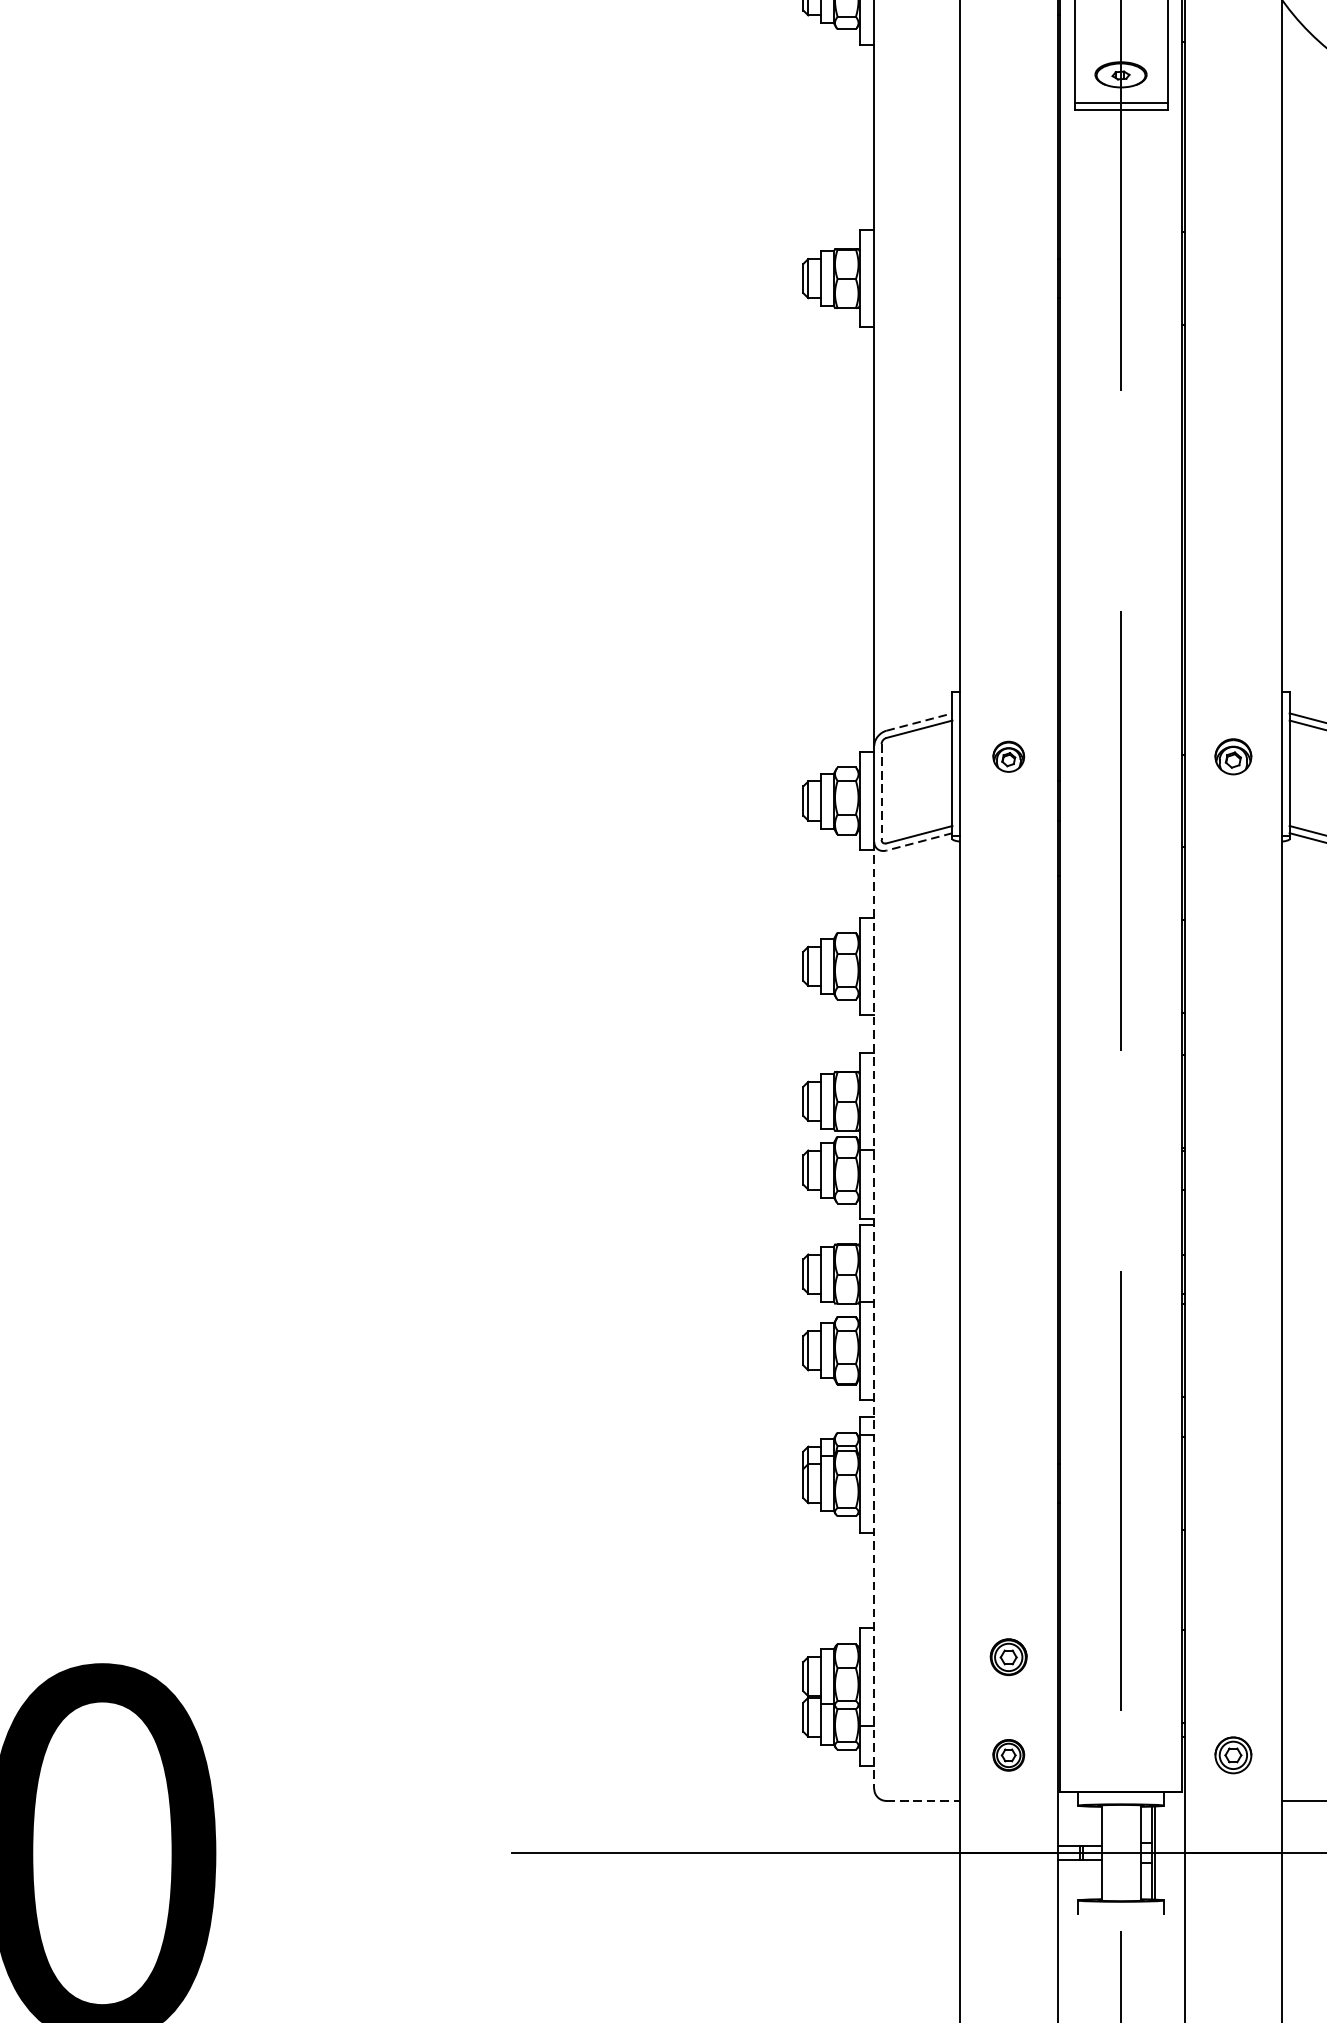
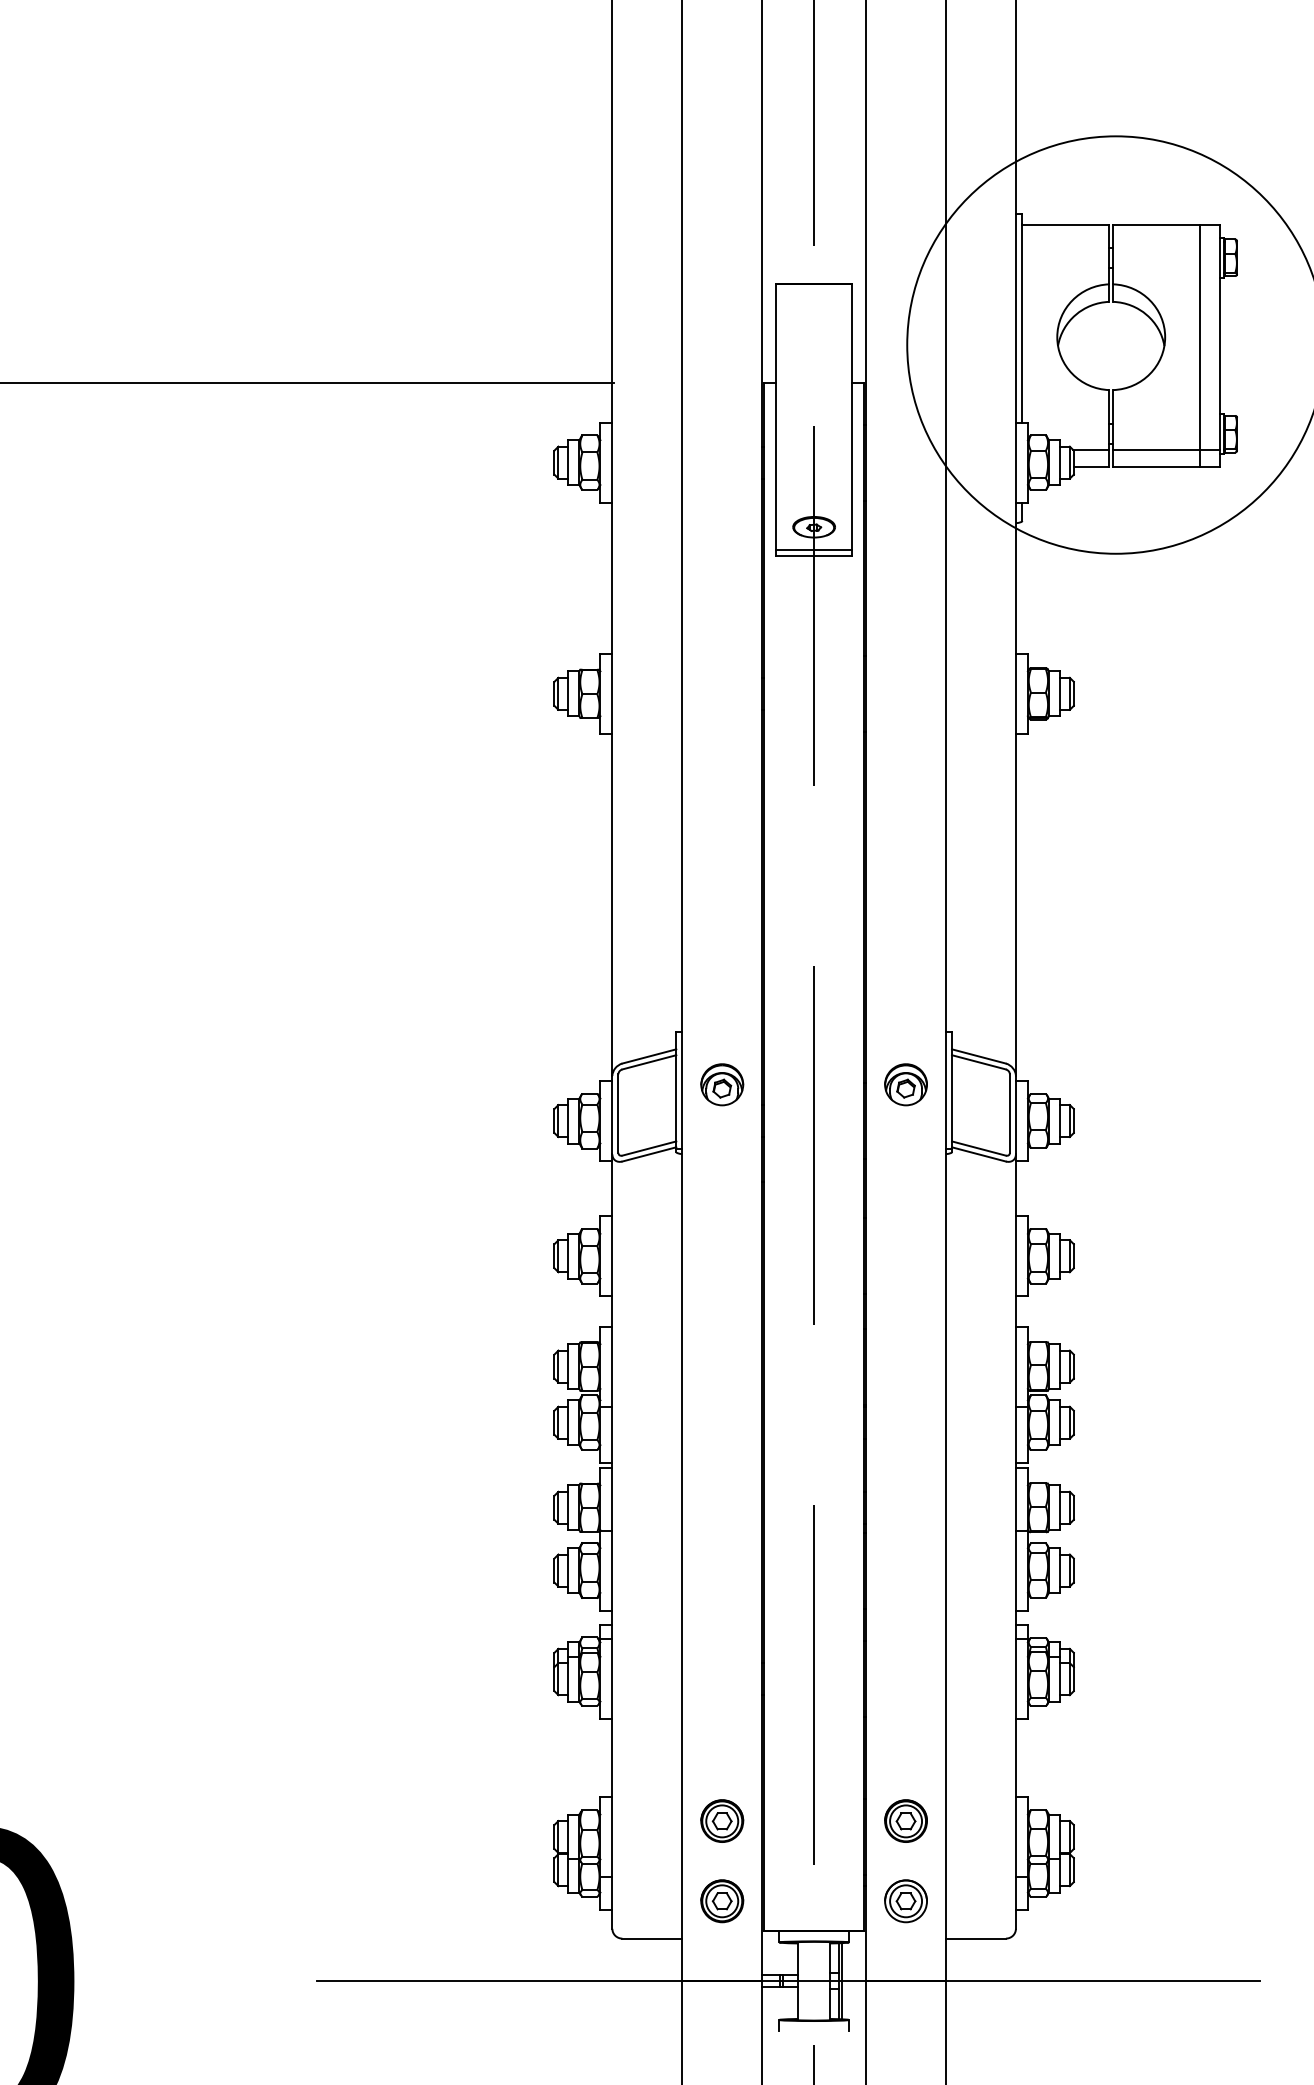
line: (919, 722) -> (649, 1056), dashed -> solid
part: (1008, 756) -> (722, 1084), size x1.67
part: (1232, 756) -> (905, 1084), size x1.43
line: (881, 793) -> (618, 1114), dashed -> solid
line: (919, 841) -> (649, 1154), dashed -> solid
line: (874, 1316) -> (612, 1542), dashed -> solid
part: (1008, 1656) -> (722, 1820), size x1.43
part: (1232, 1656) -> (905, 1820), added
part: (1008, 1755) -> (722, 1901), size x1.67
part: (1232, 1755) -> (905, 1901), size x1.43
line: (923, 1800) -> (652, 1938), dashed -> solid

